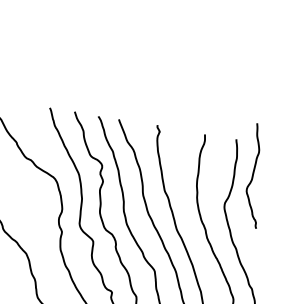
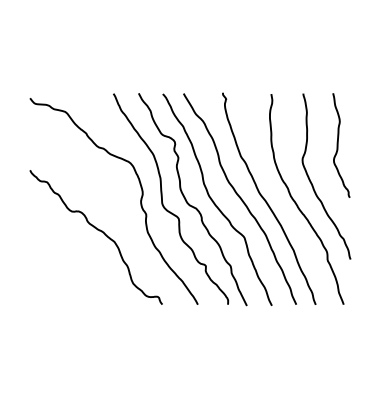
curve: (253, 175) -> (338, 145), moved

